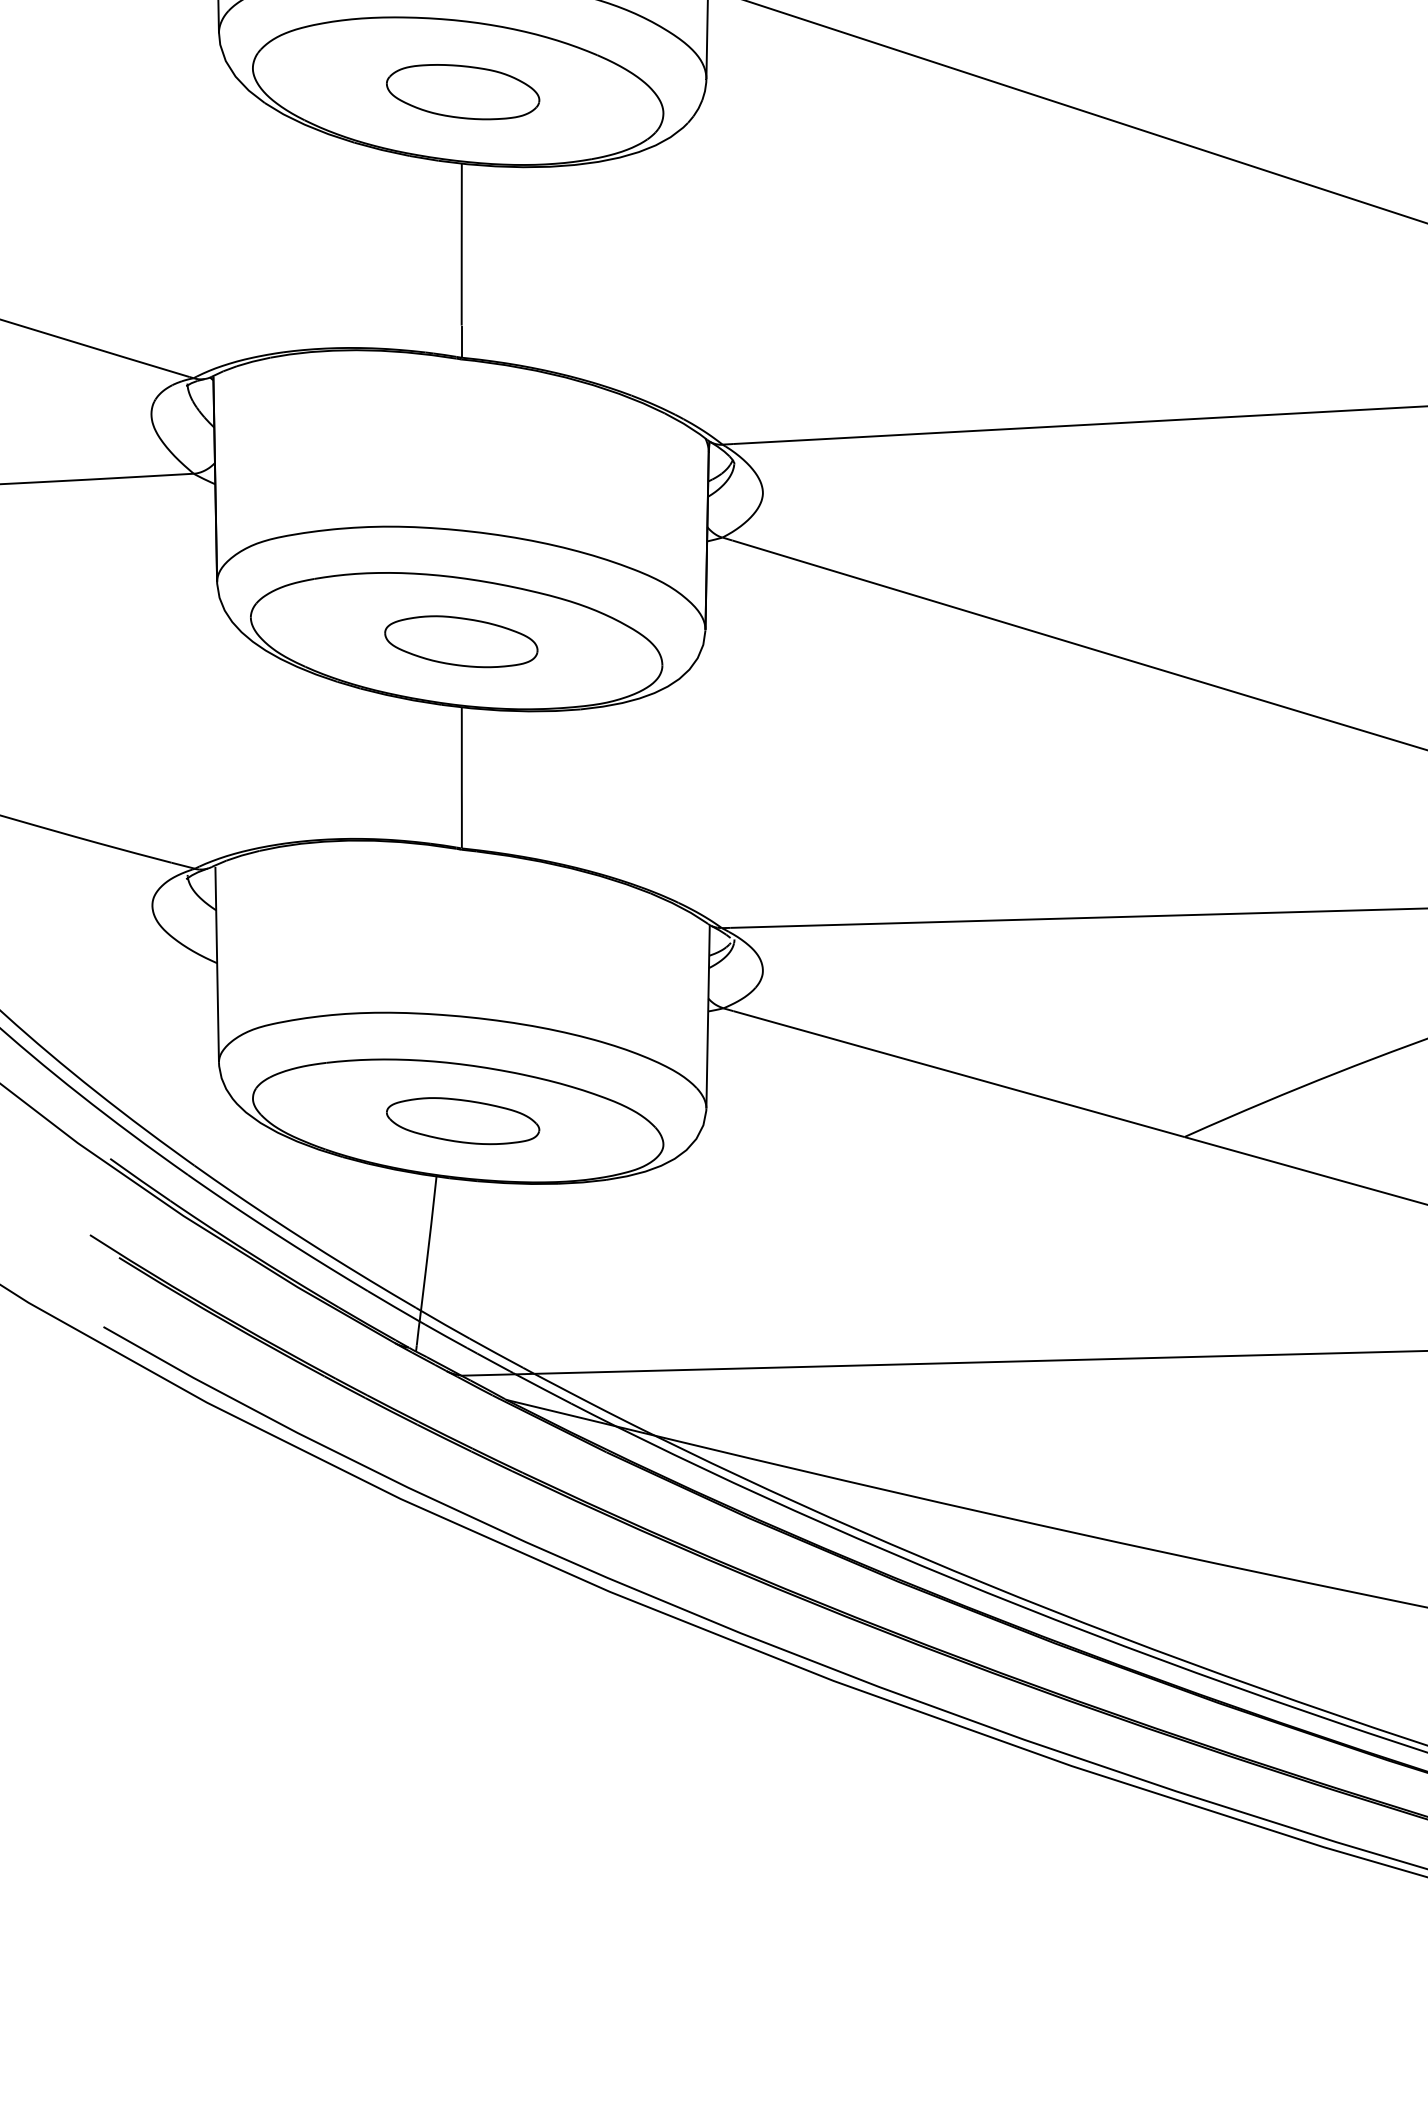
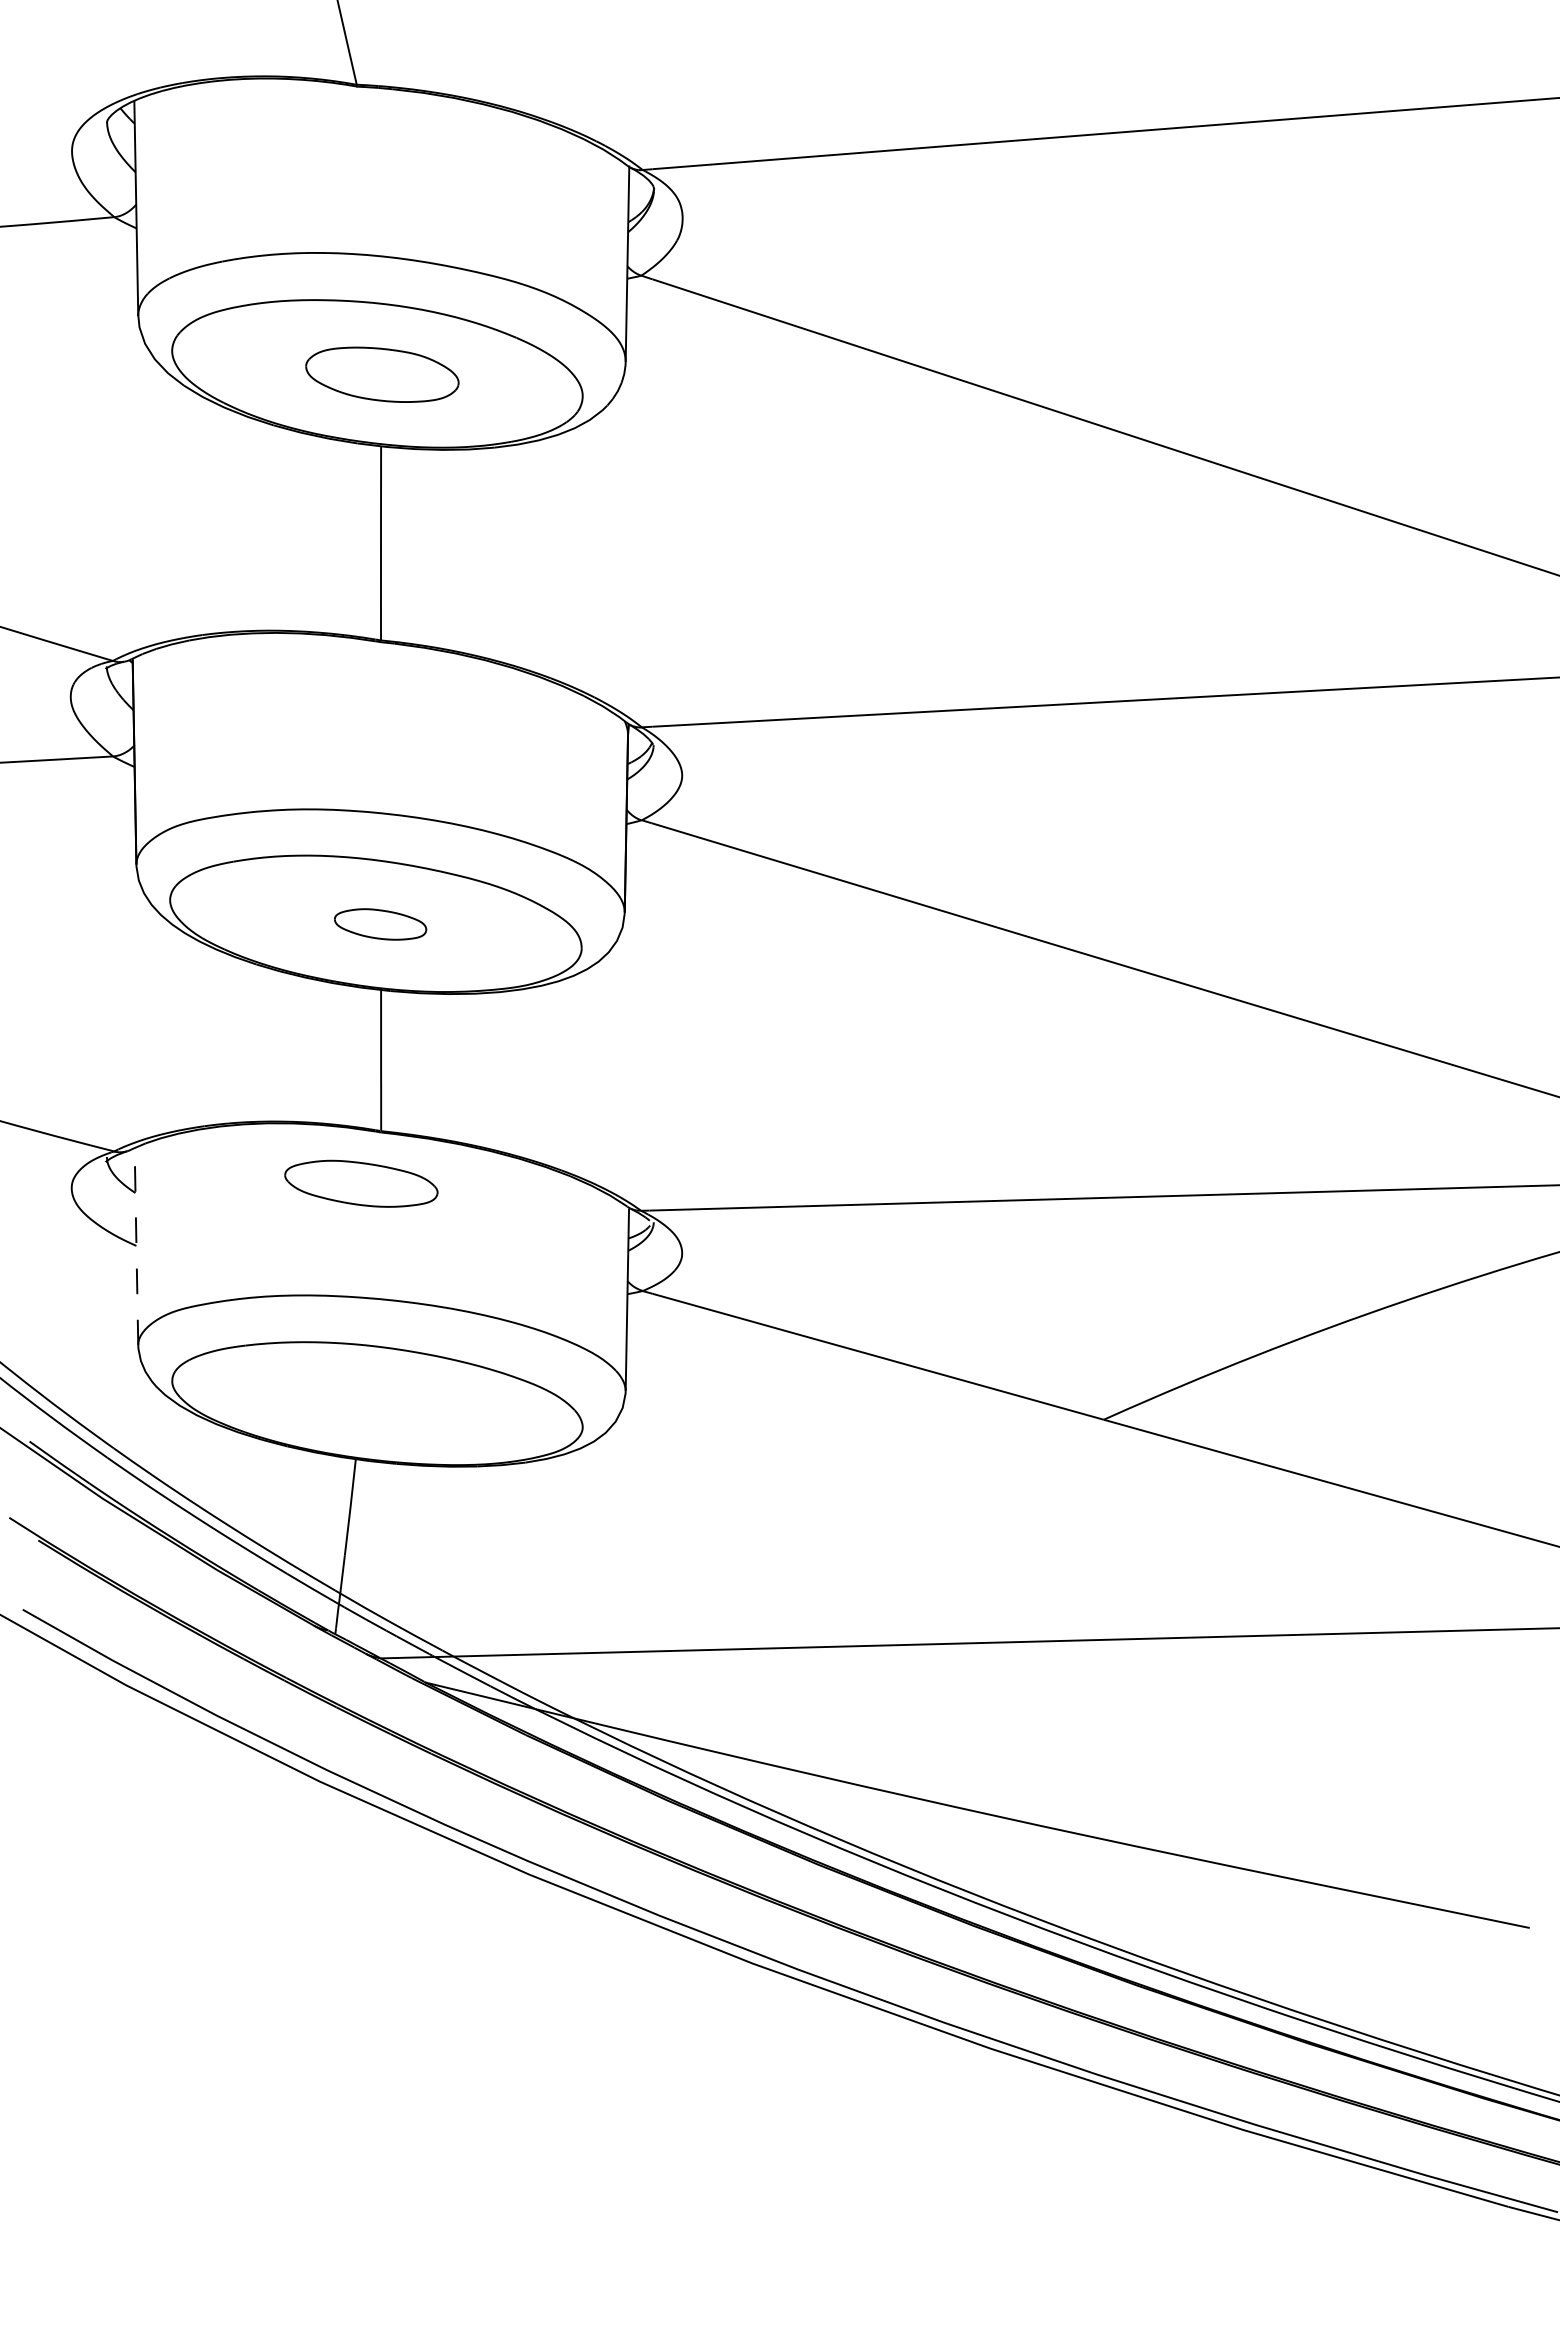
part: (461, 641) -> (380, 924), size x0.6
line: (217, 964) -> (136, 1247), solid -> dashed
part: (463, 1120) -> (361, 1183), moved

